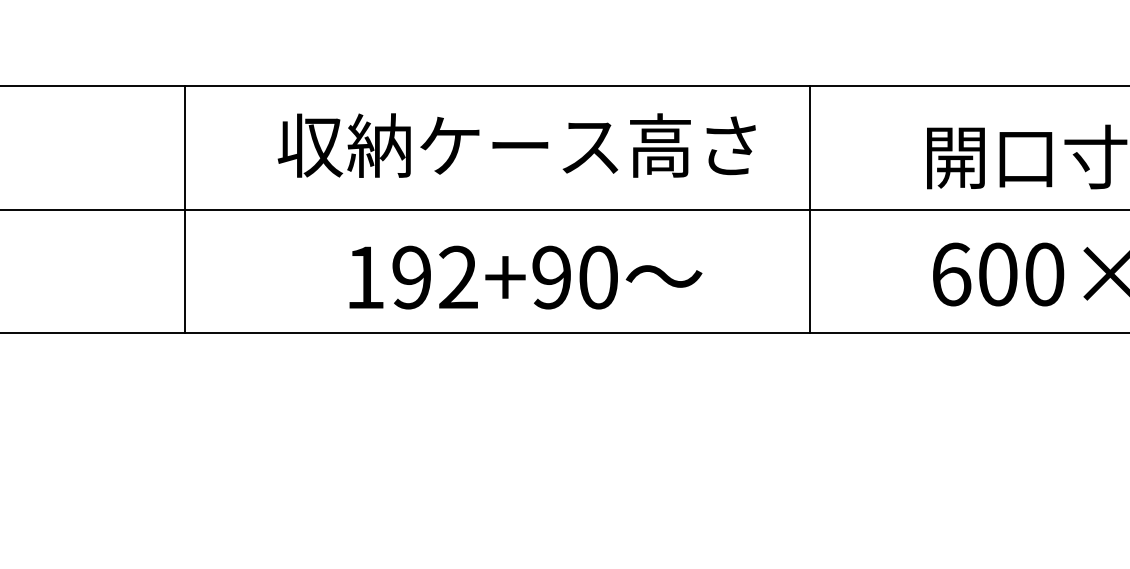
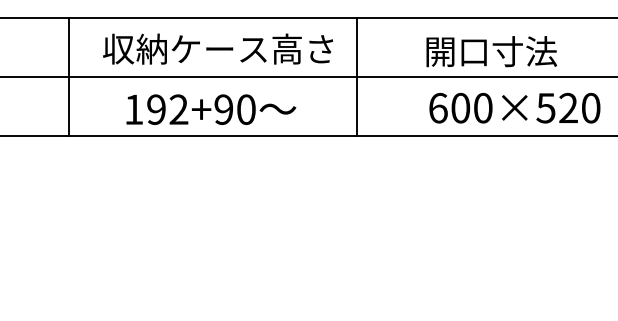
text: (515, 144) -> (217, 48), moved
line: (810, 208) -> (357, 76), moved
text: (526, 277) -> (211, 109), moved

